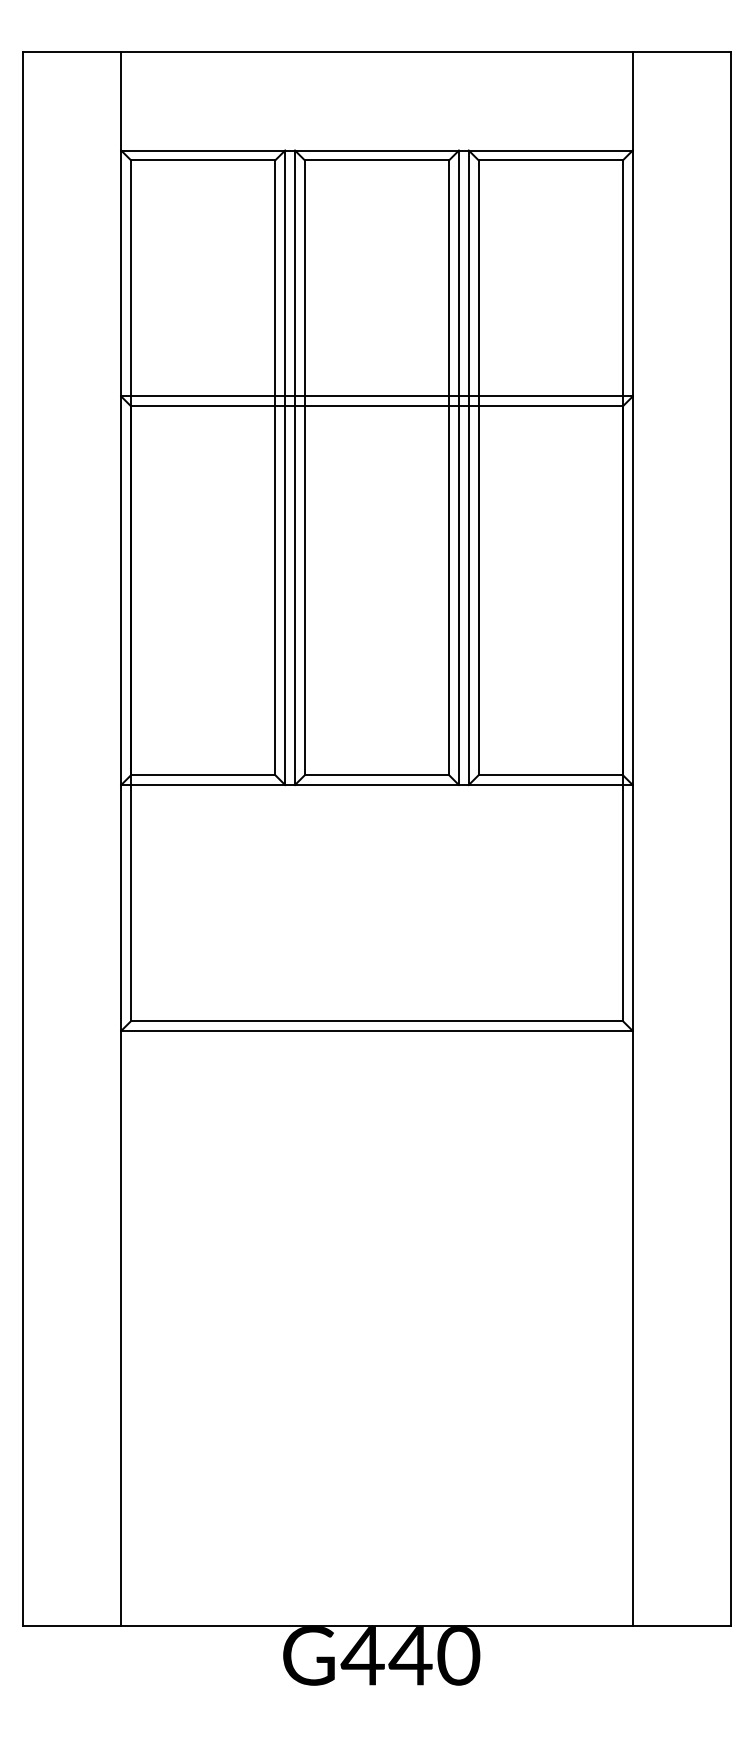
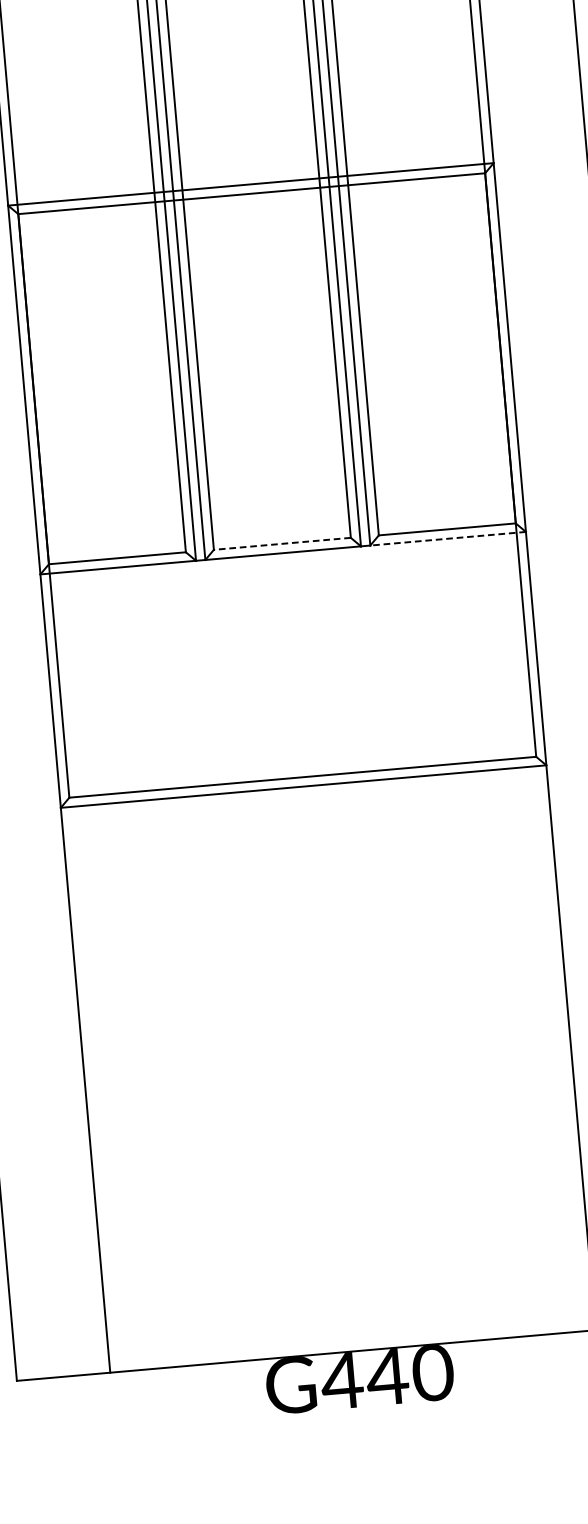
line: (376, 775) -> (281, 544), solid -> dashed
line: (550, 785) -> (447, 539), solid -> dashed

